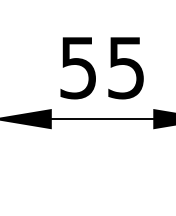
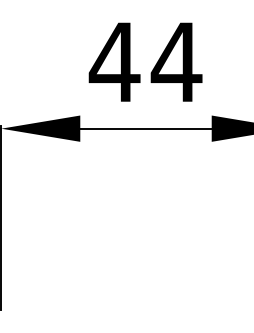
text: (102, 68) -> (145, 62), 55 -> 44

